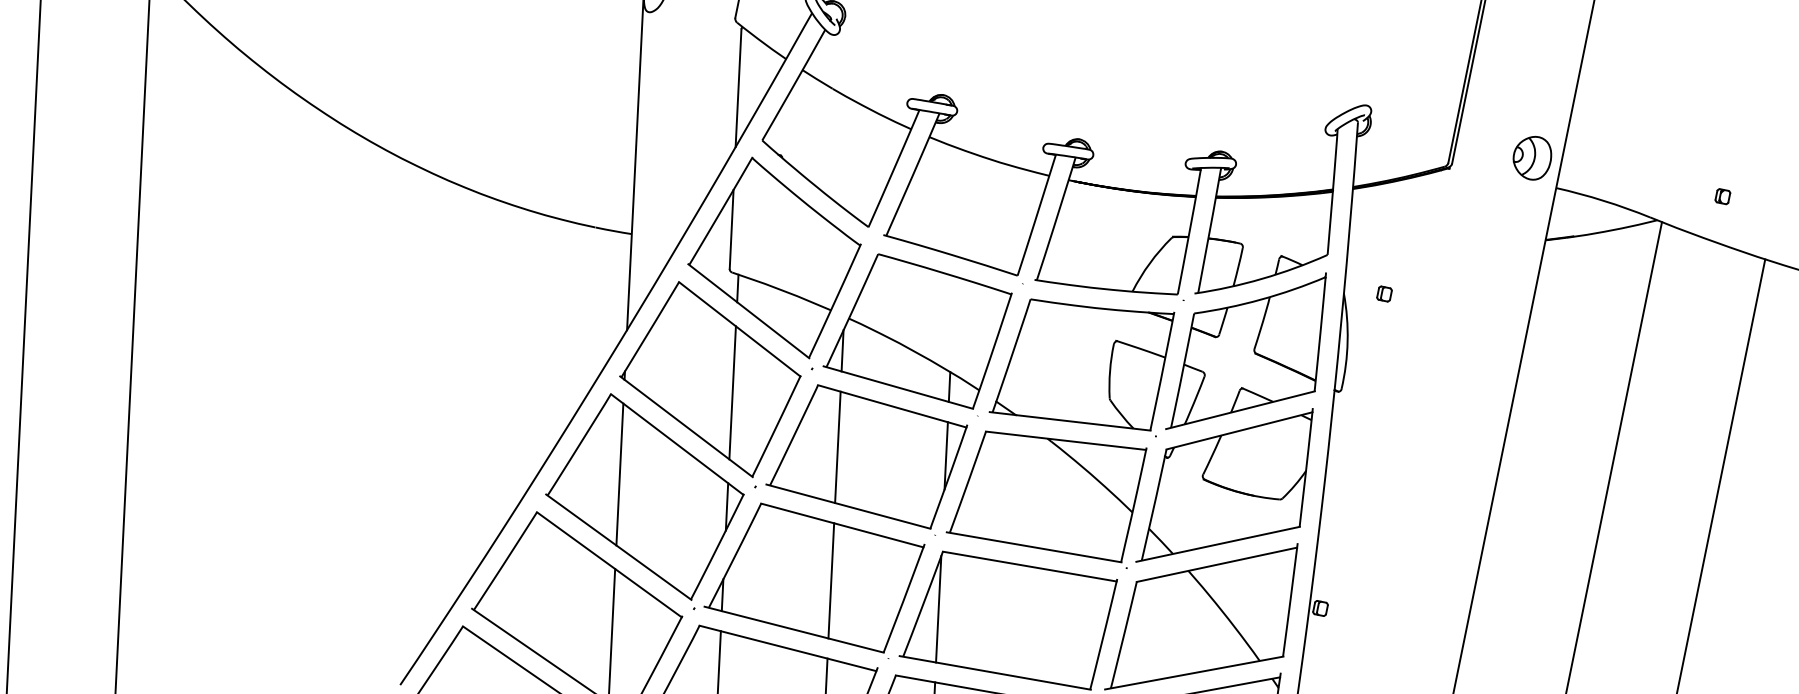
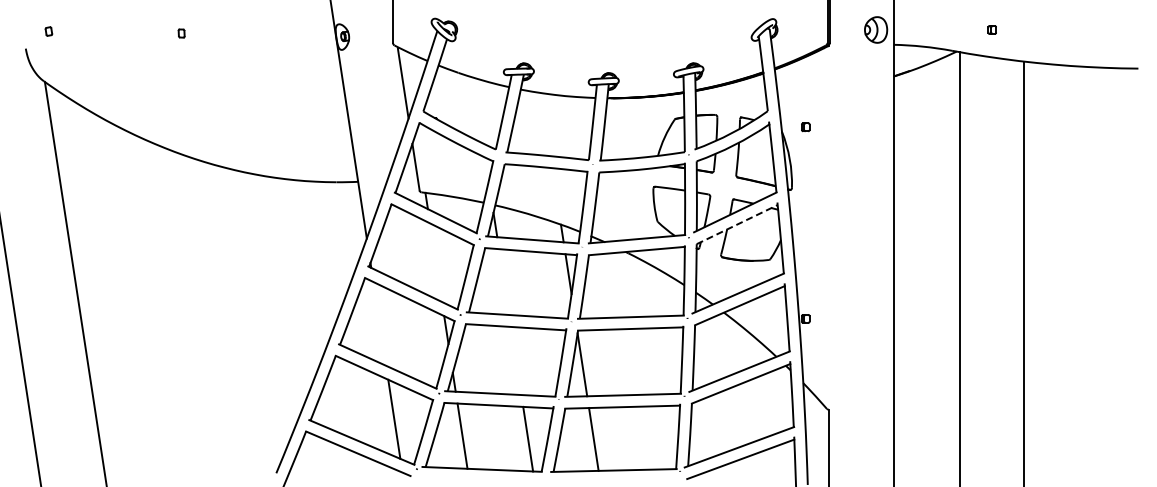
line: (733, 392) -> (436, 262), removed
line: (1240, 430) -> (737, 224), solid -> dashed
line: (838, 448) -> (504, 282), removed
line: (619, 473) -> (379, 323), removed
line: (831, 580) -> (516, 360), removed

